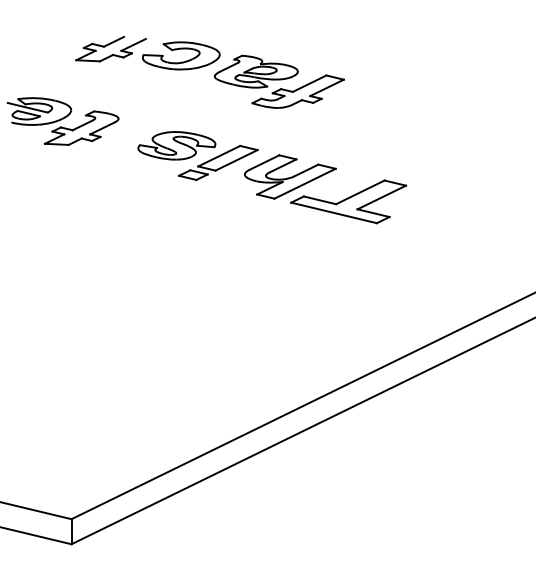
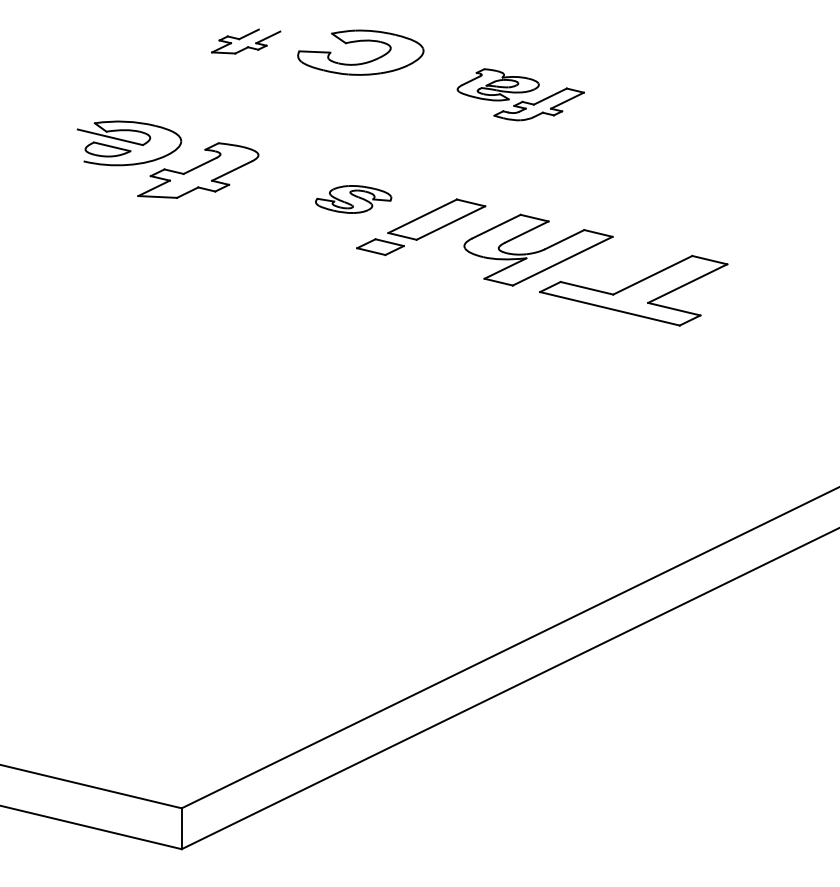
part: (110, 48) -> (245, 40), size x0.6
part: (279, 81) -> (520, 94), size x0.6
part: (176, 145) -> (352, 198), size x0.6

